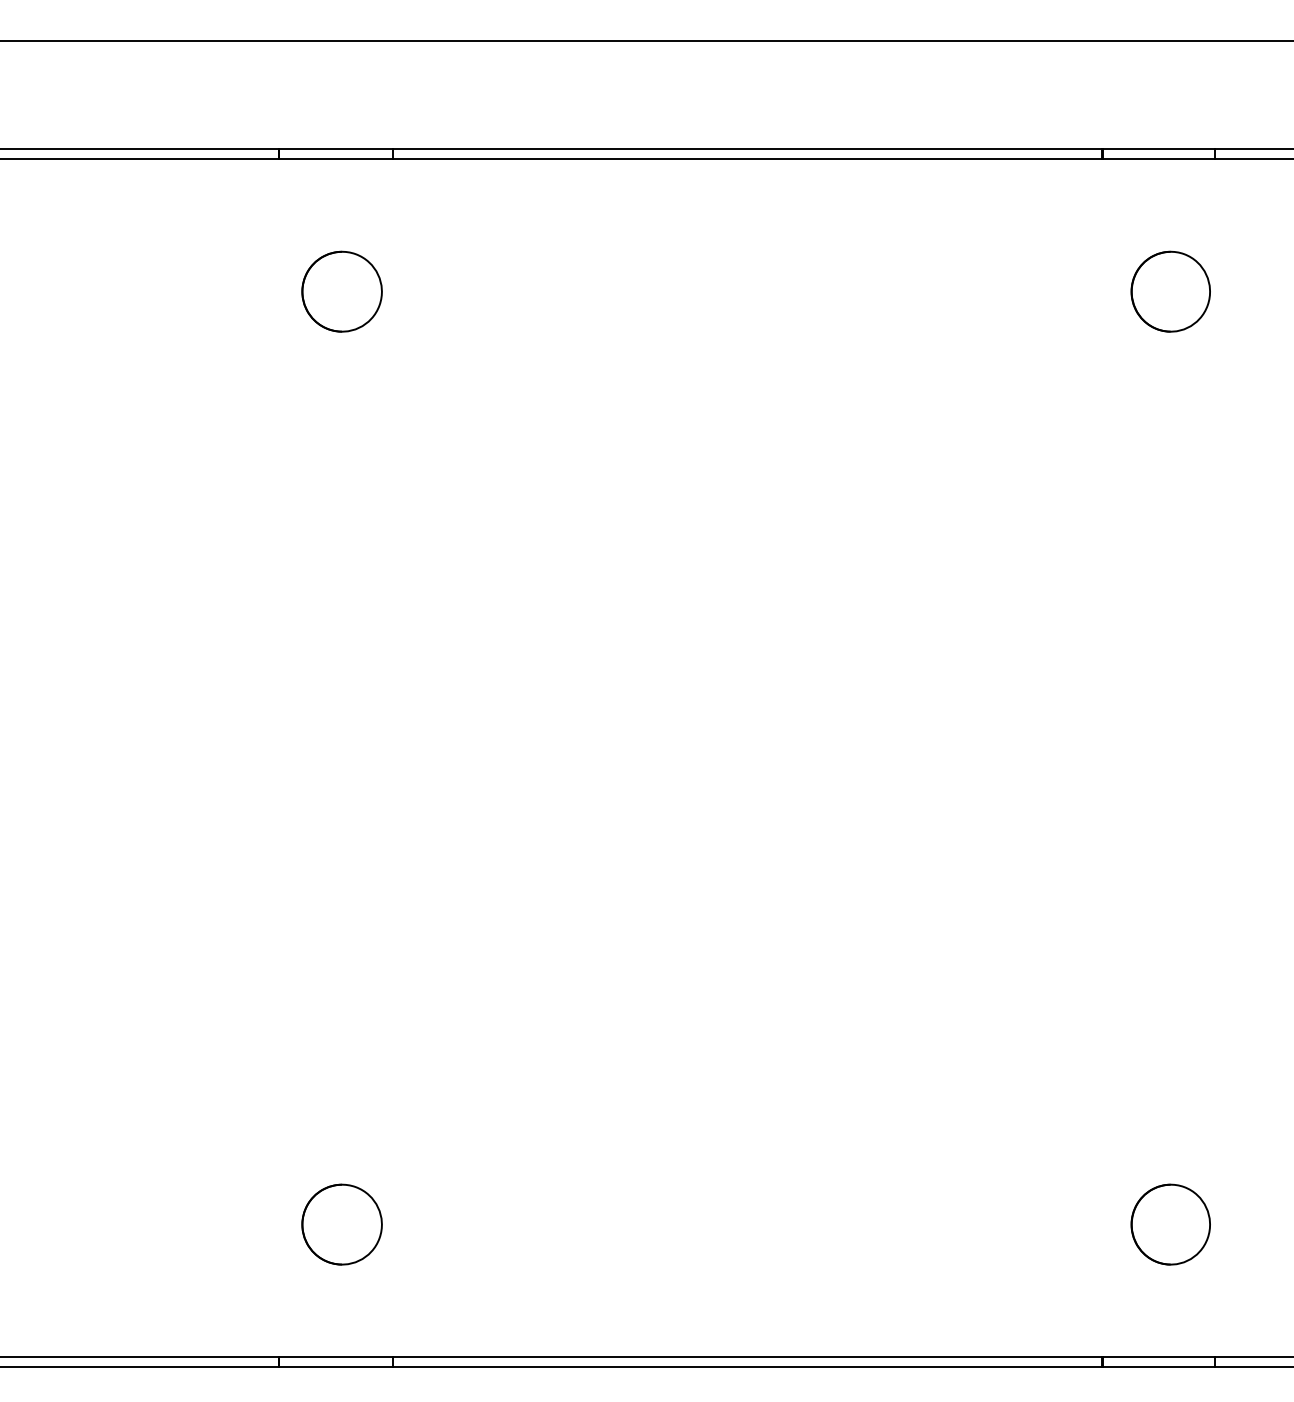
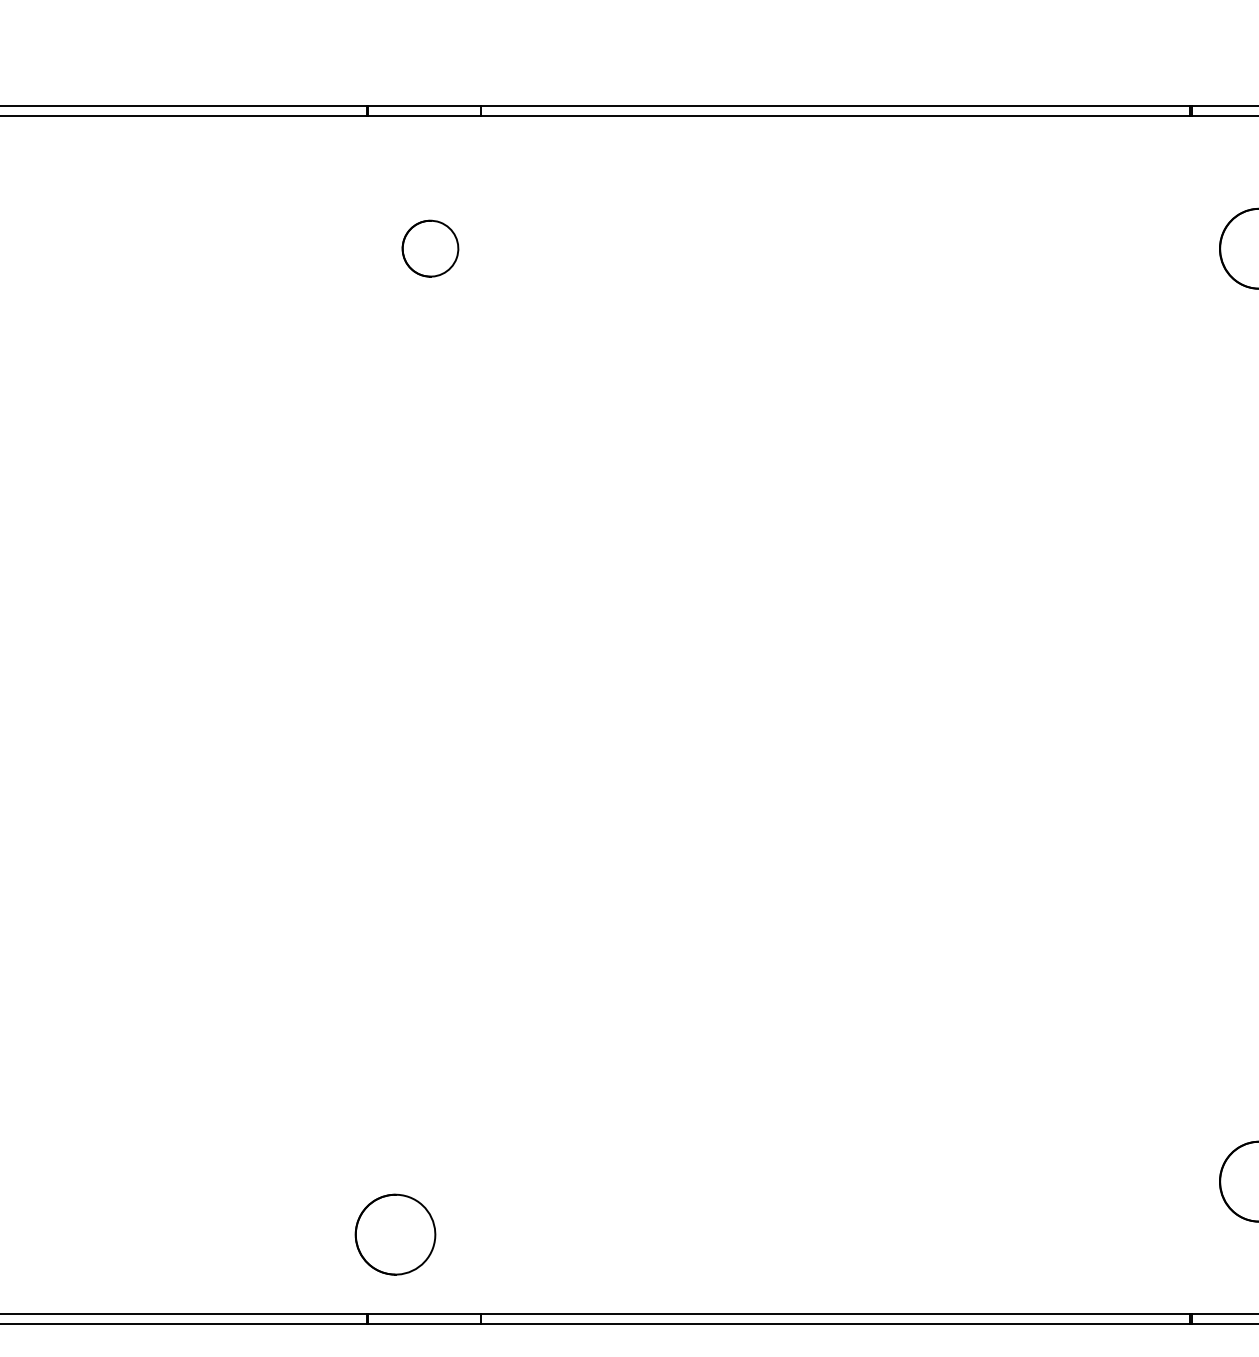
part: (341, 291) -> (429, 248), size x0.7
part: (341, 1224) -> (394, 1234), moved

